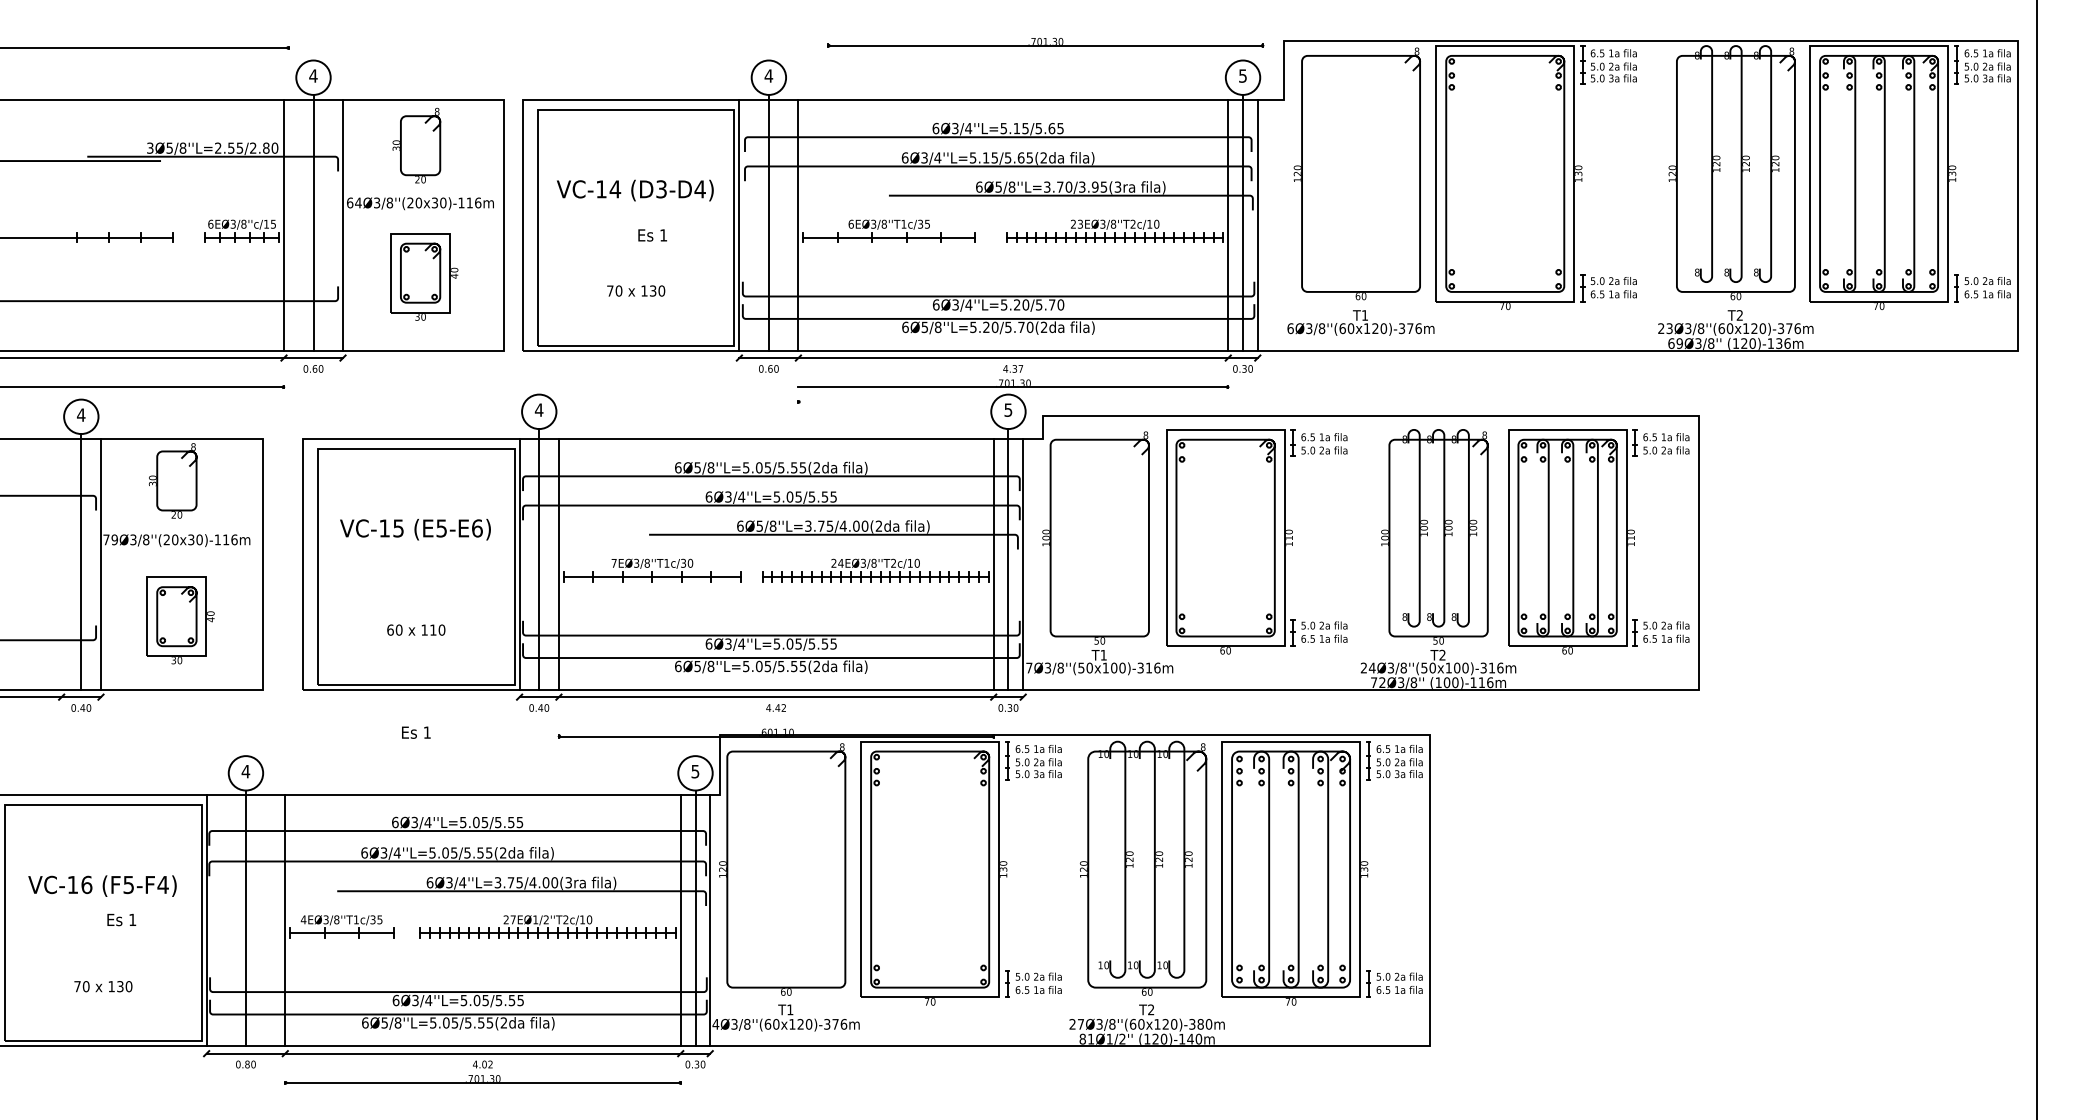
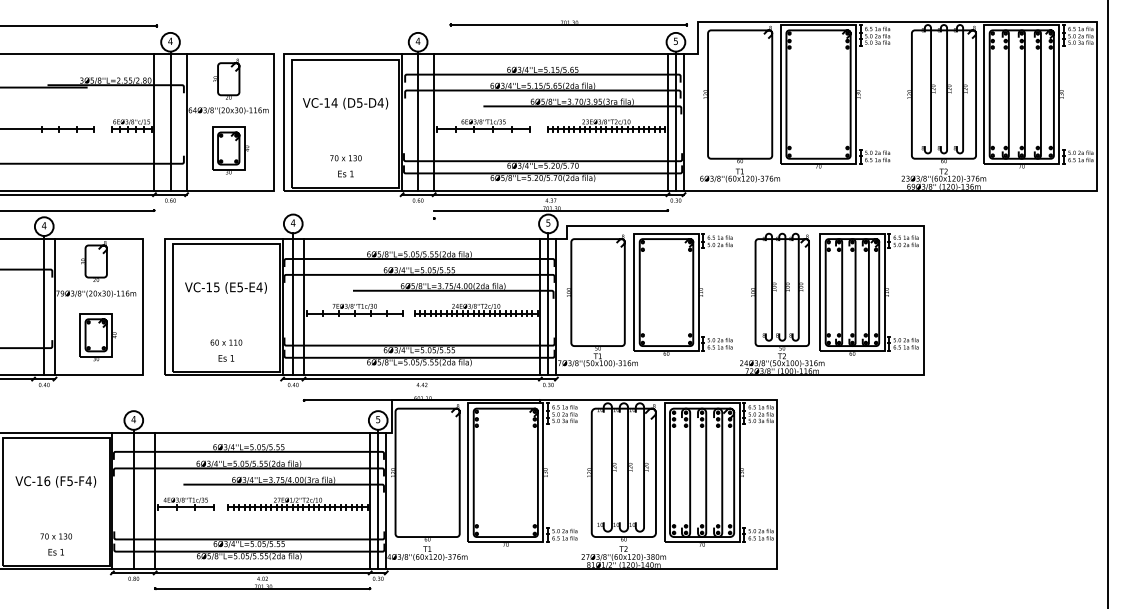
text: (661, 188) -> (359, 102), (D3-D4) -> (D5-D4)
text: (651, 234) -> (345, 173), moved
text: (477, 528) -> (259, 287), (E5-E6) -> (E5-E4)
text: (416, 732) -> (226, 358), moved
text: (120, 920) -> (55, 552), moved

